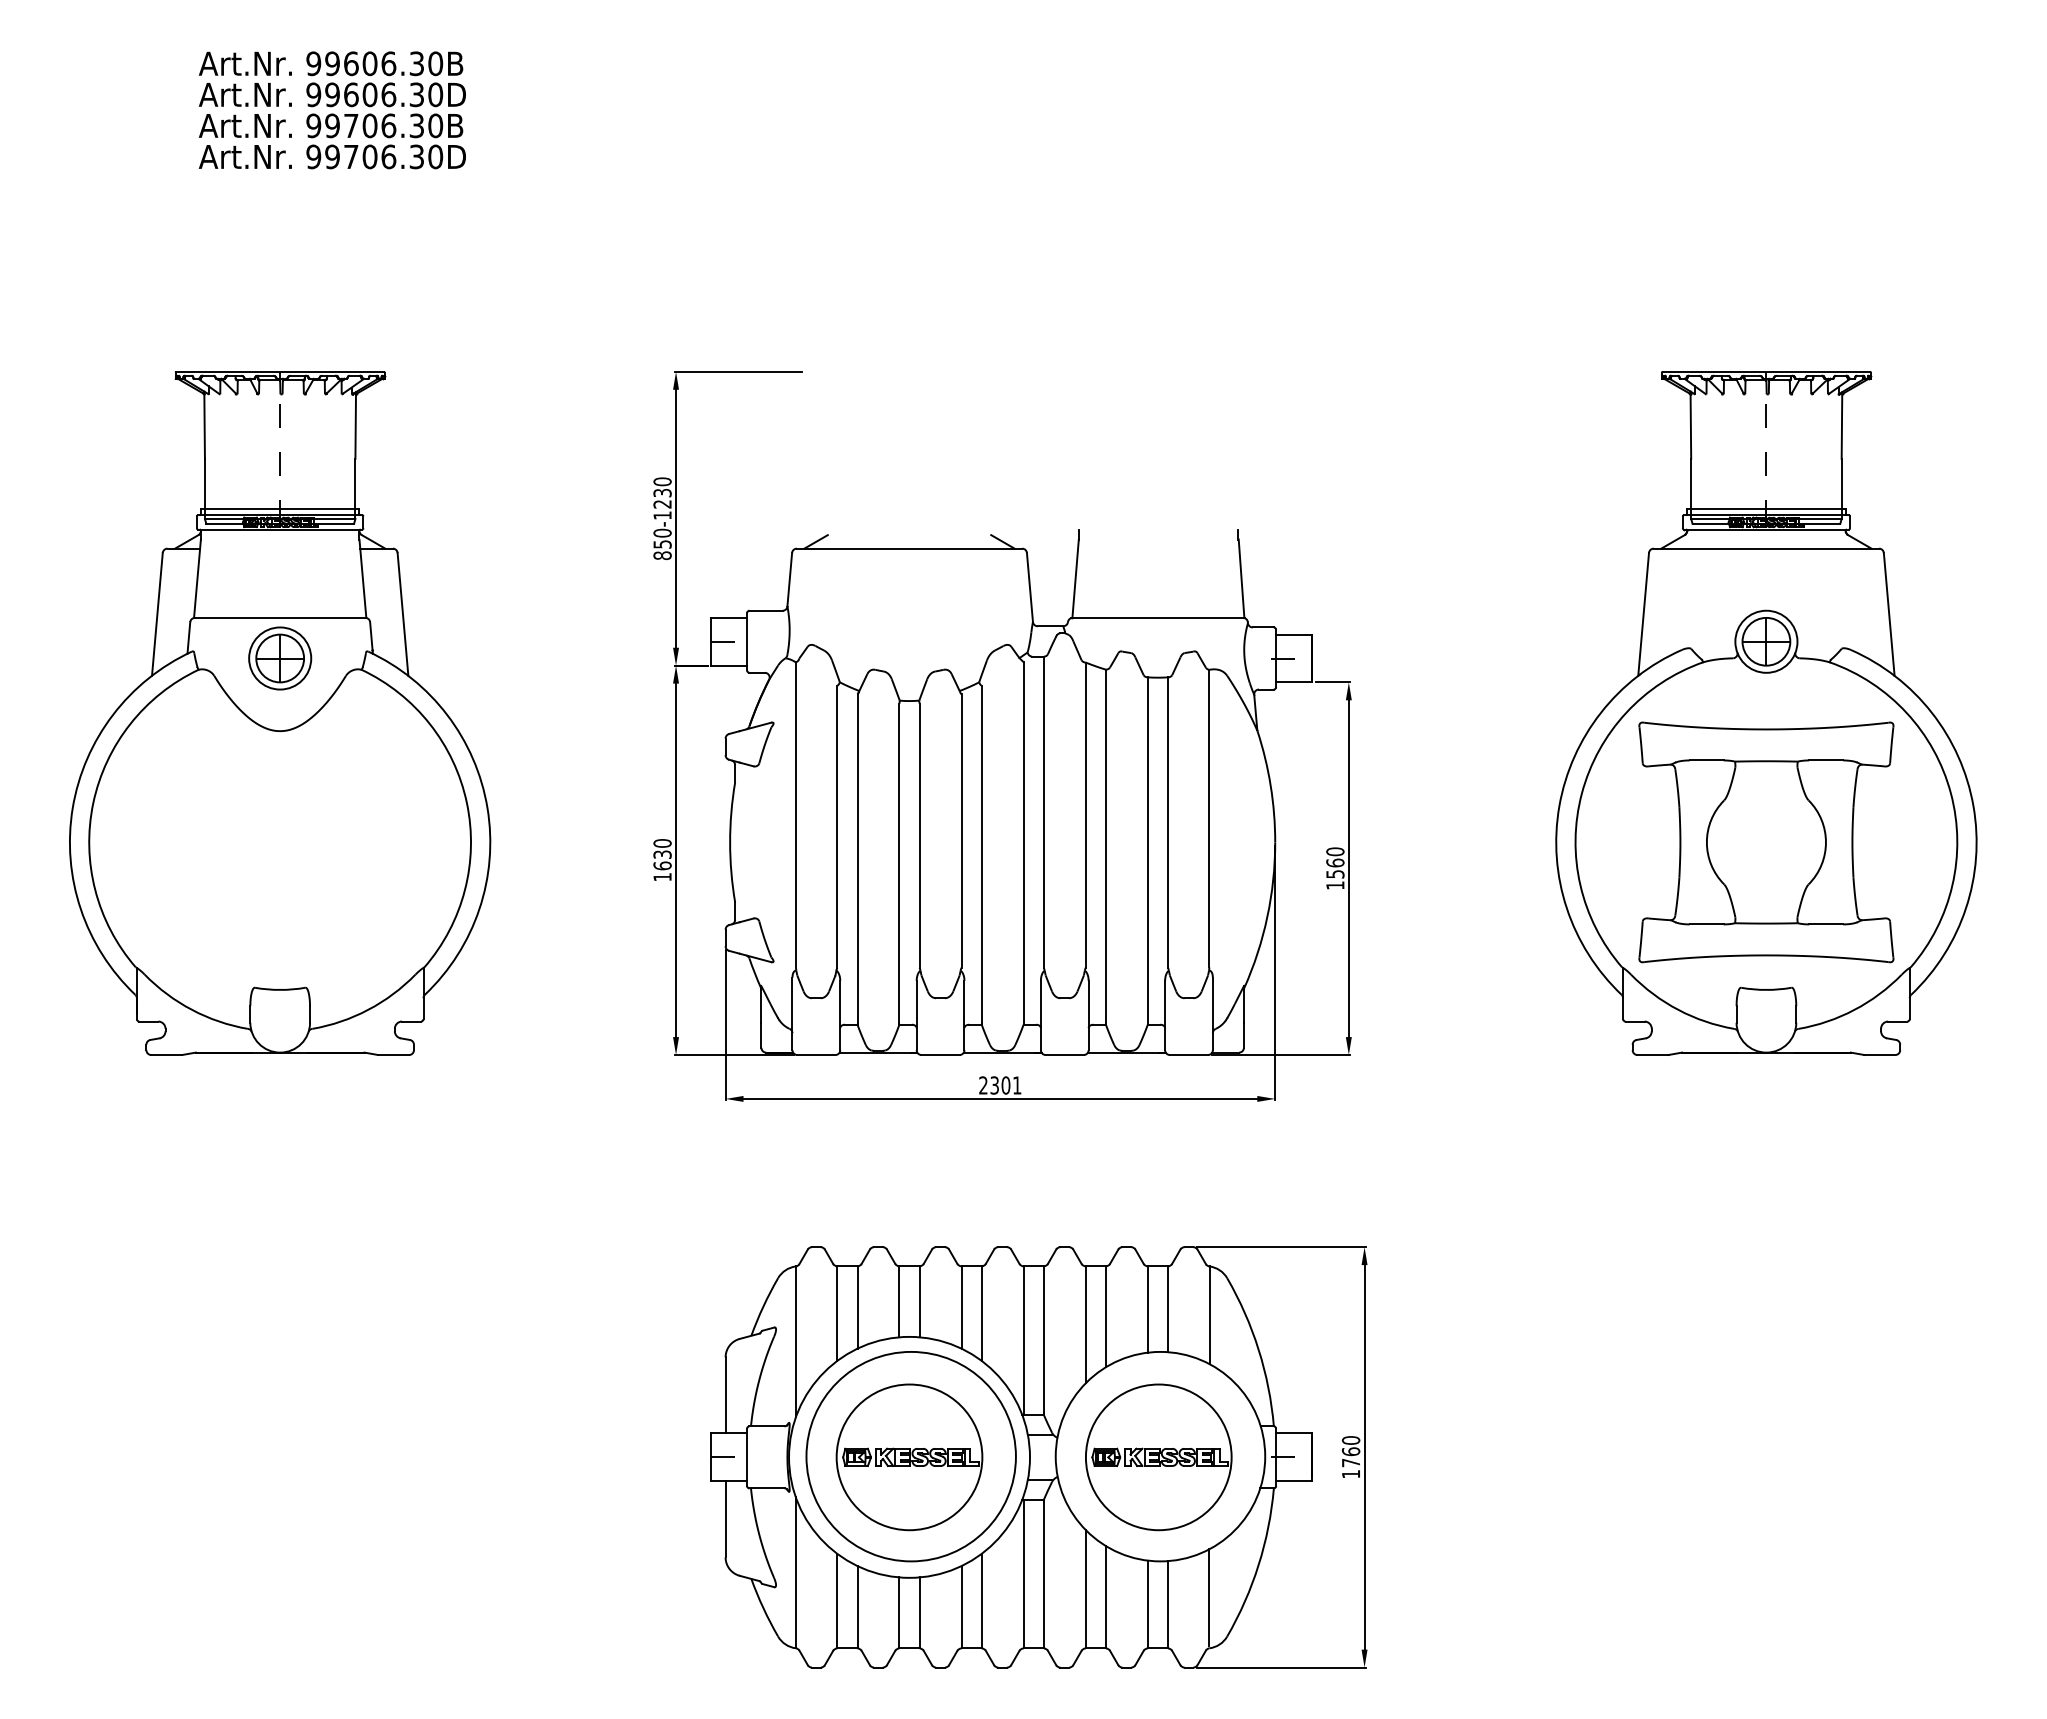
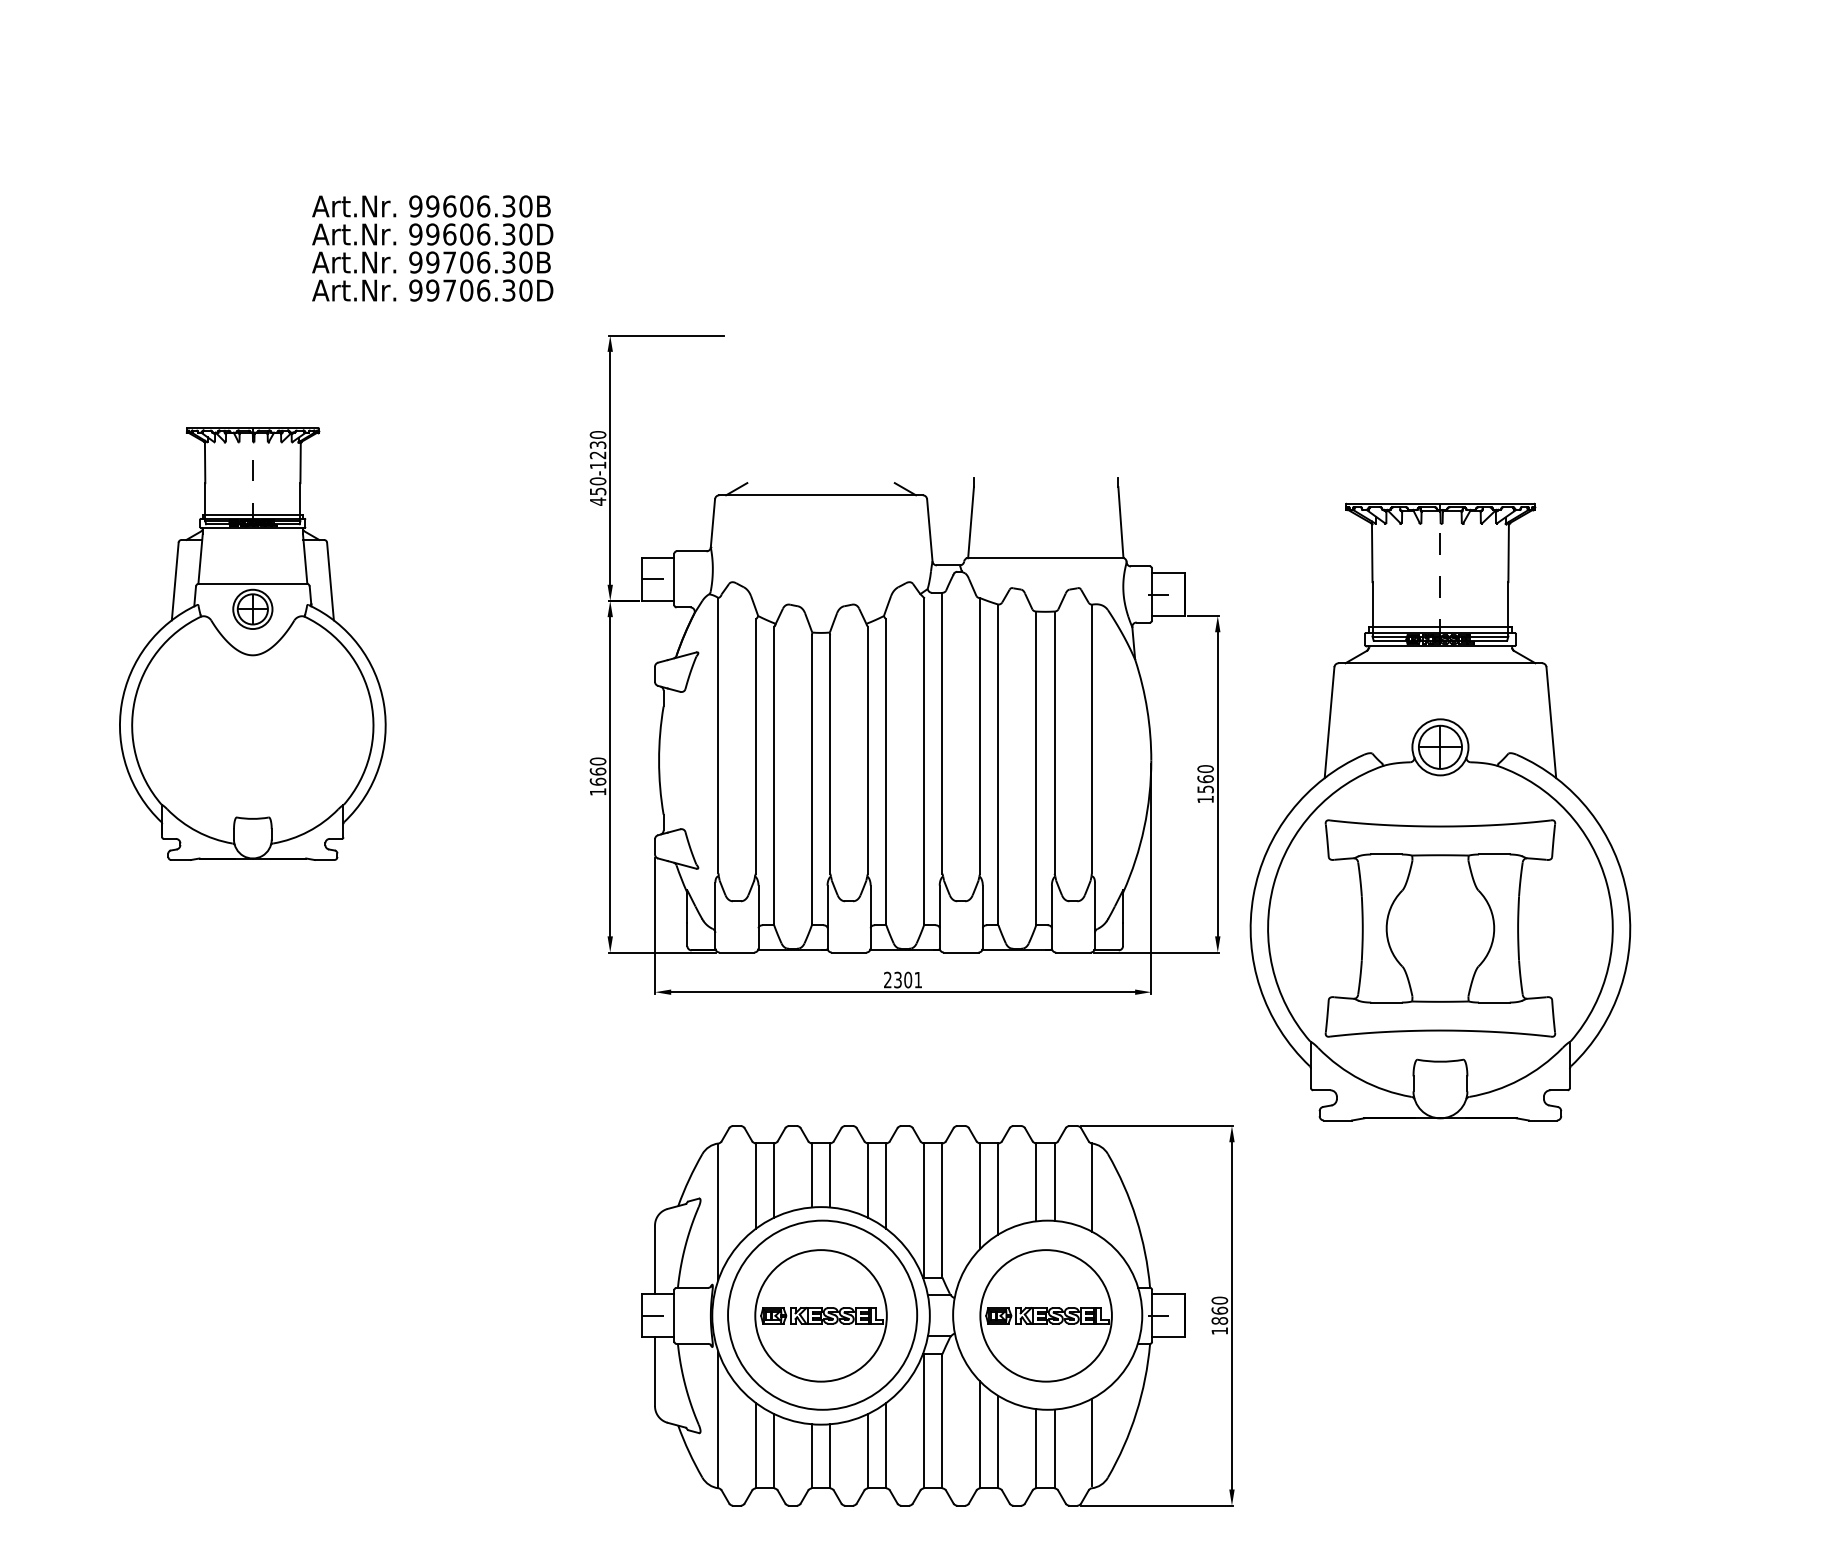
text: (331, 110) -> (431, 248), moved
text: (662, 555) -> (598, 501), 850-1230 -> 450-1230
part: (280, 713) -> (253, 644), size x0.7
part: (1766, 713) -> (1440, 812), moved
text: (662, 854) -> (598, 771), 1630 -> 1660
text: (1350, 1462) -> (1219, 1320), 1760 -> 1860

